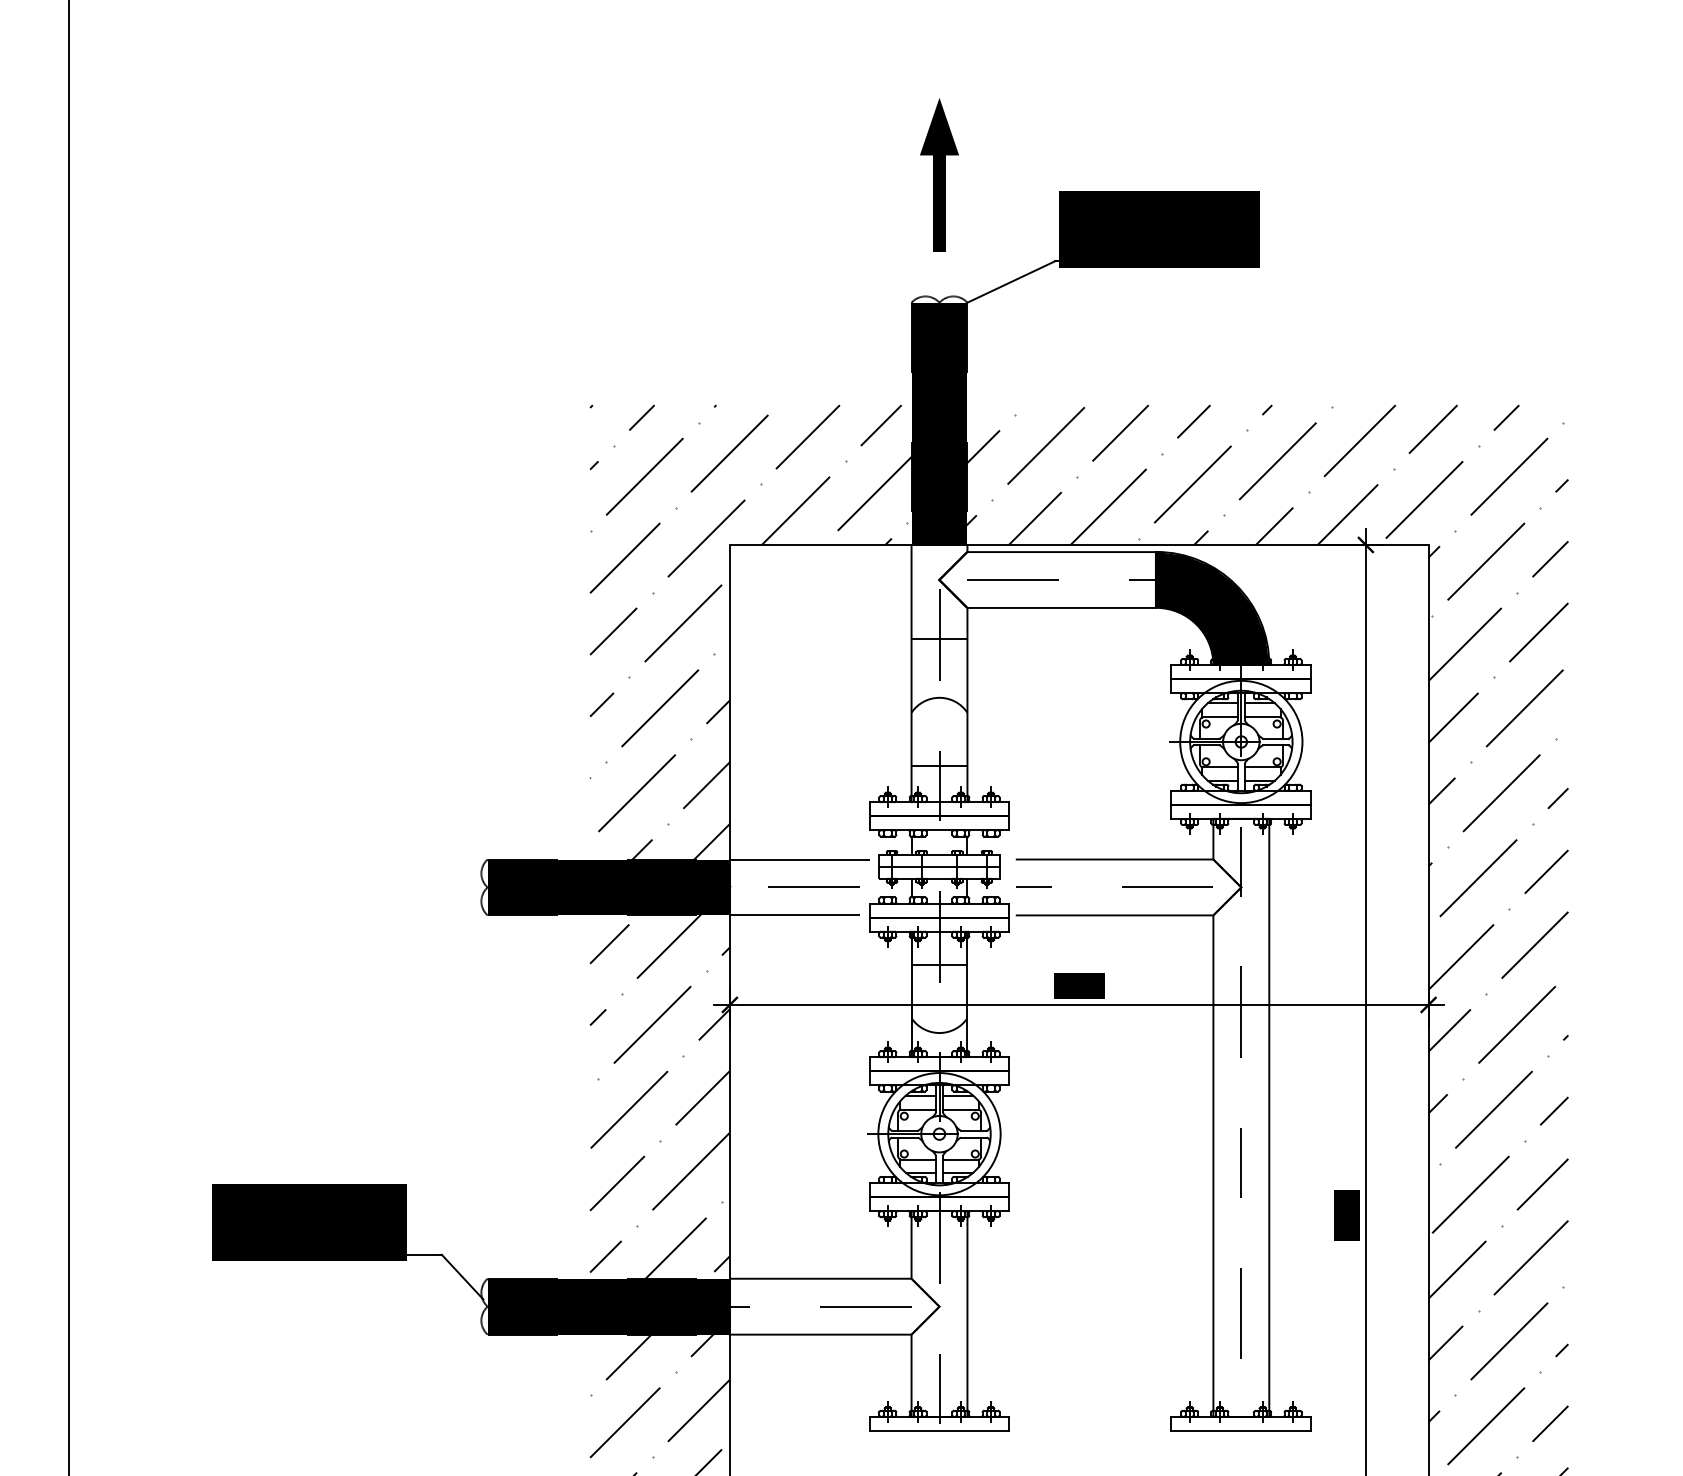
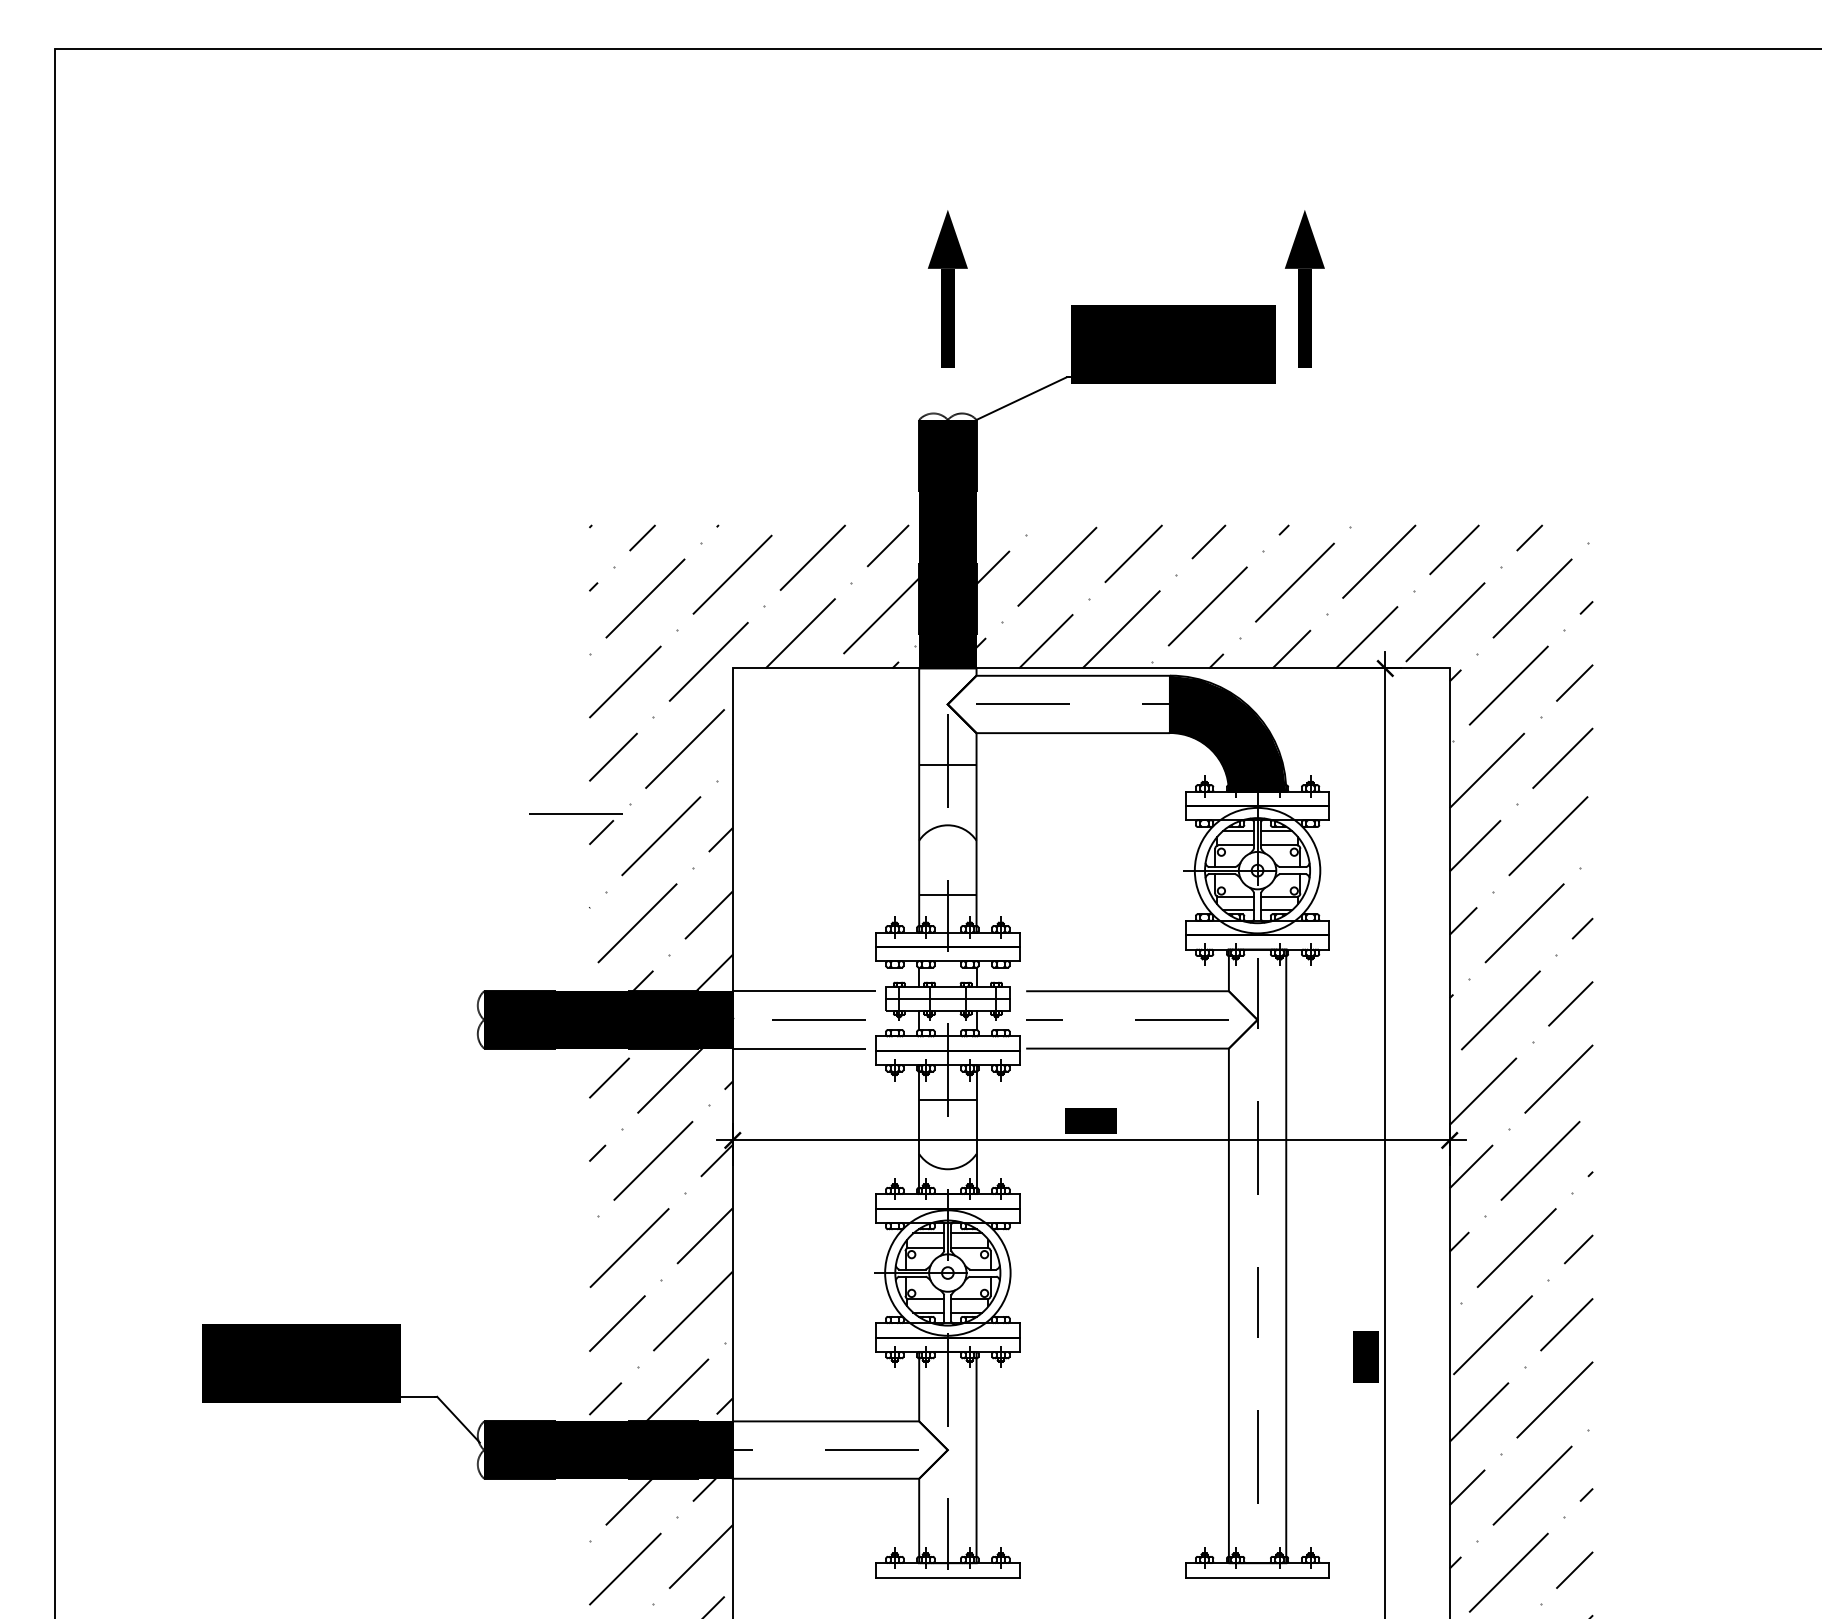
part: (1287, 174) -> (1304, 288), added
line: (576, 686) -> (575, 813), added

